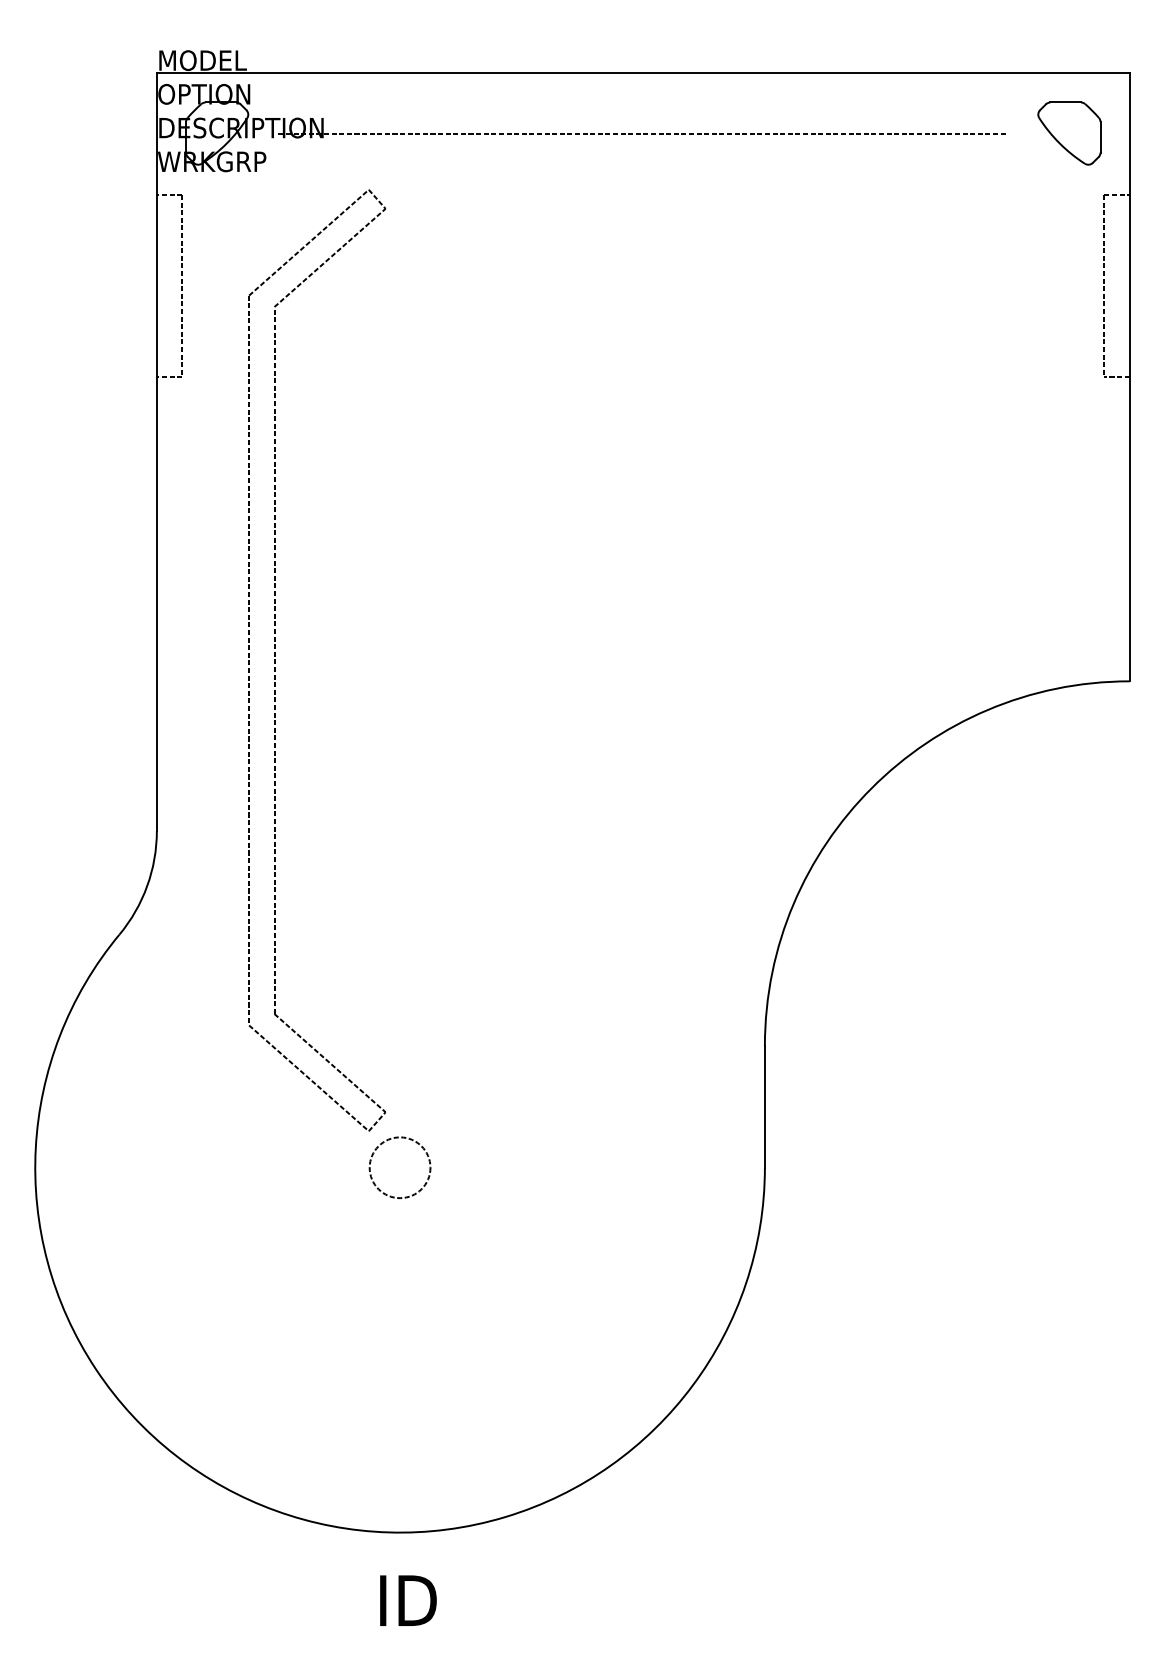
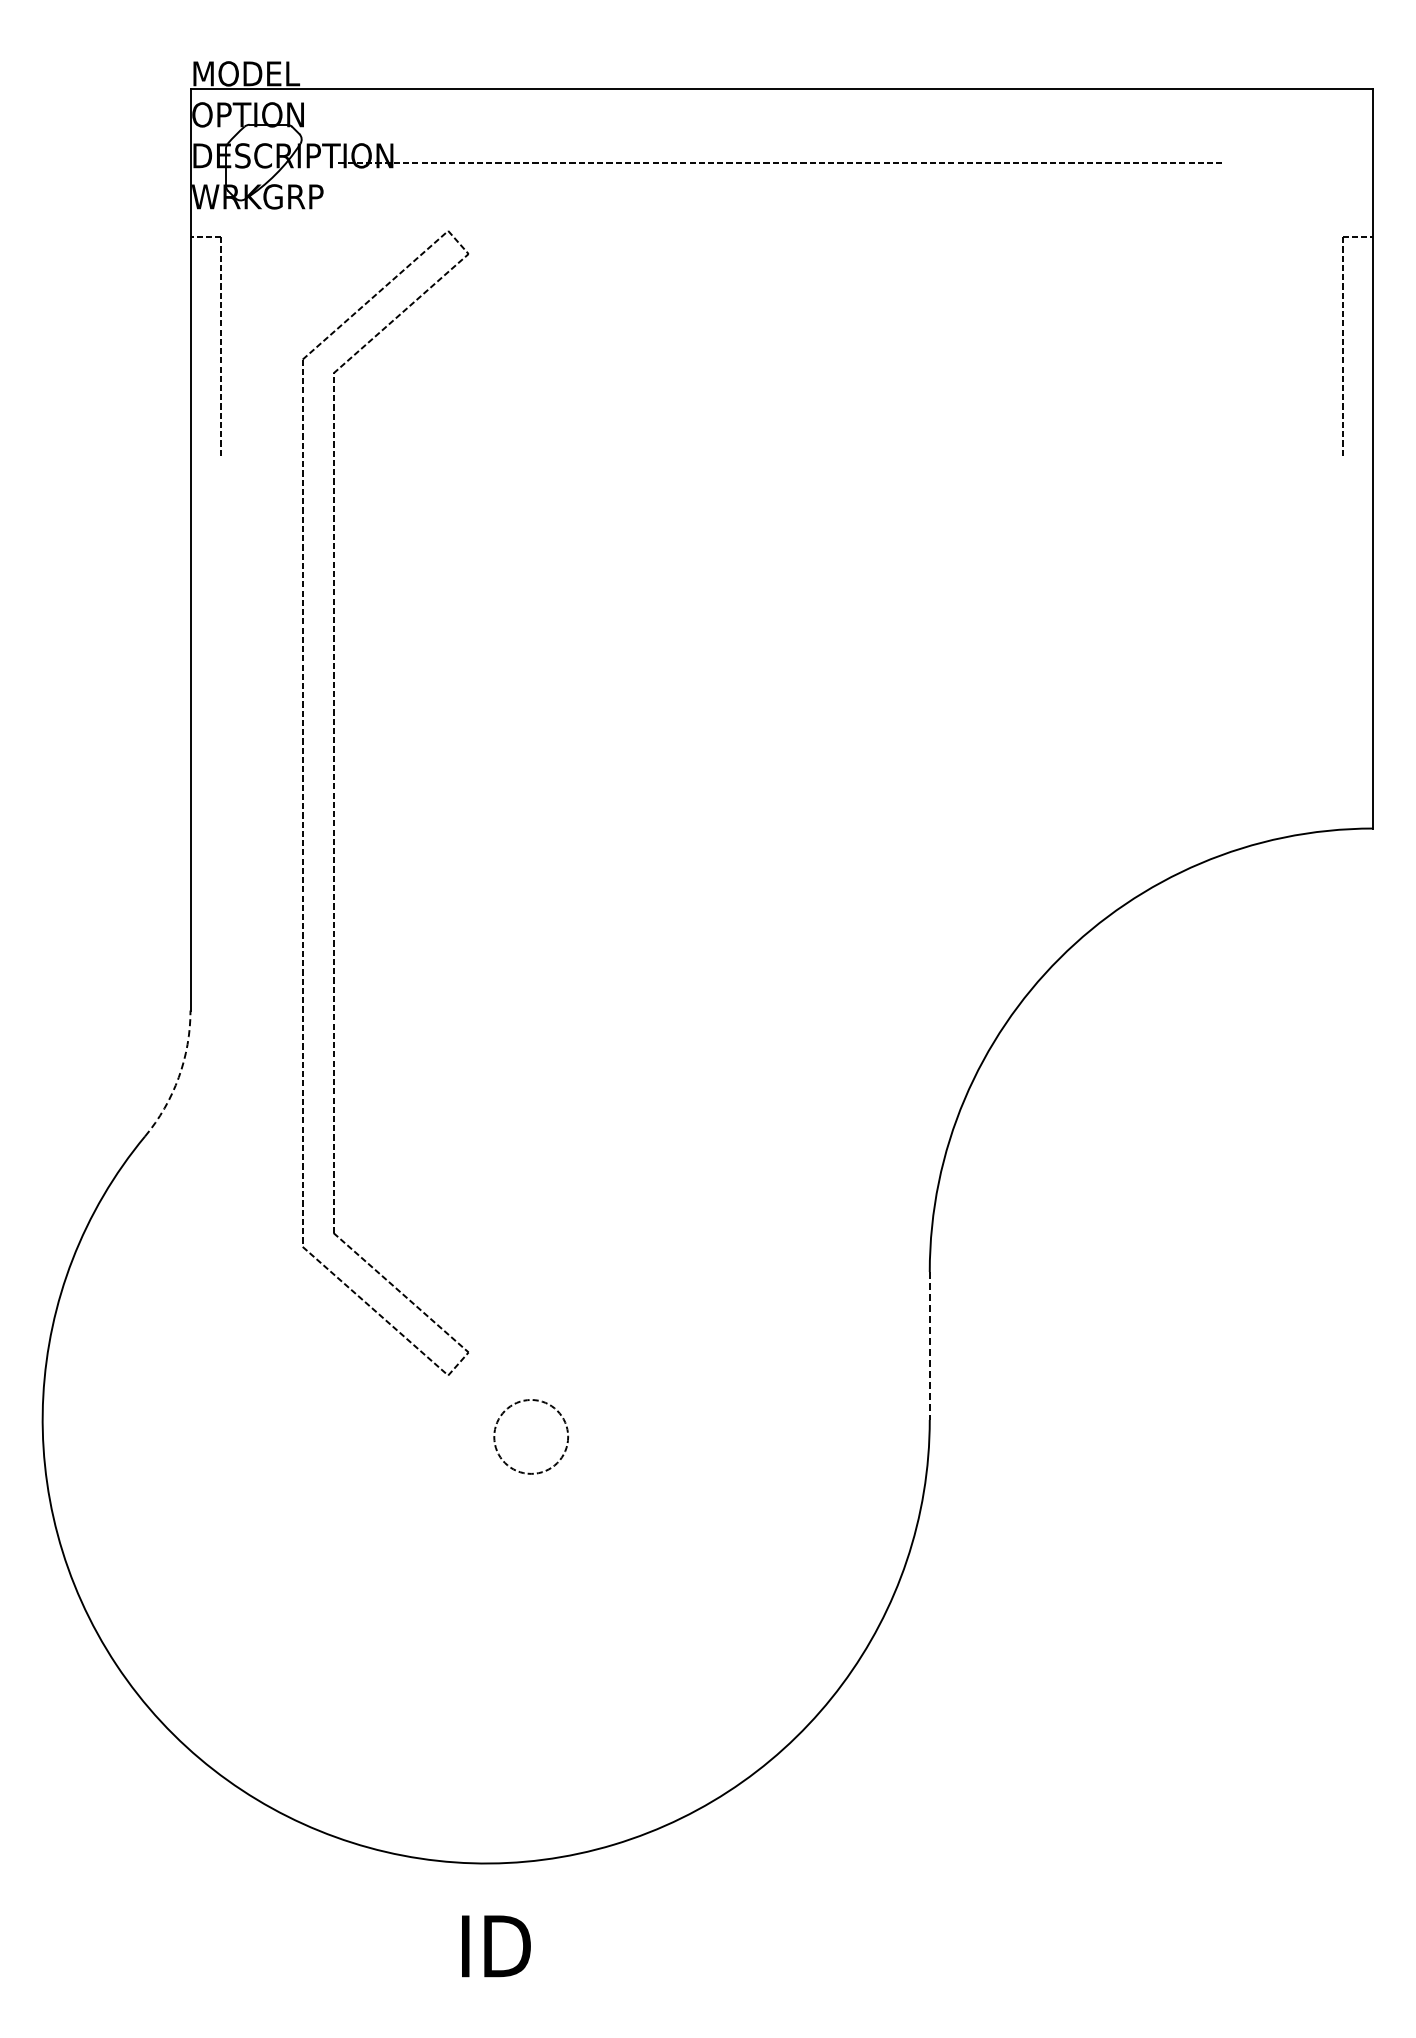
part: (1069, 133) -> (1299, 162), removed
line: (169, 376) -> (205, 458), removed
line: (1116, 376) -> (1357, 458), removed
arc: (146, 886) -> (178, 1077), solid -> dashed
line: (764, 1107) -> (929, 1346), solid -> dashed
circle: (400, 1167) -> (531, 1436), moved

